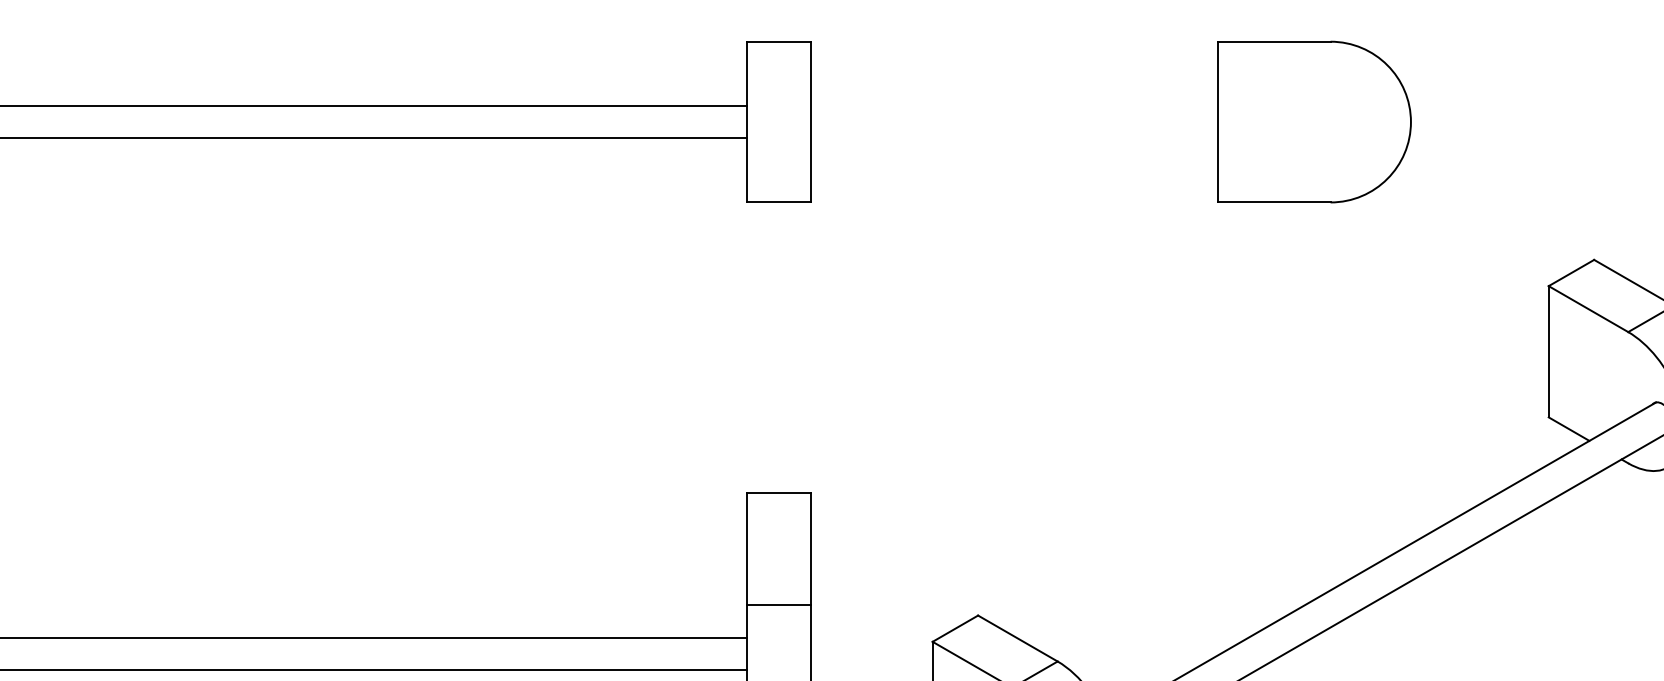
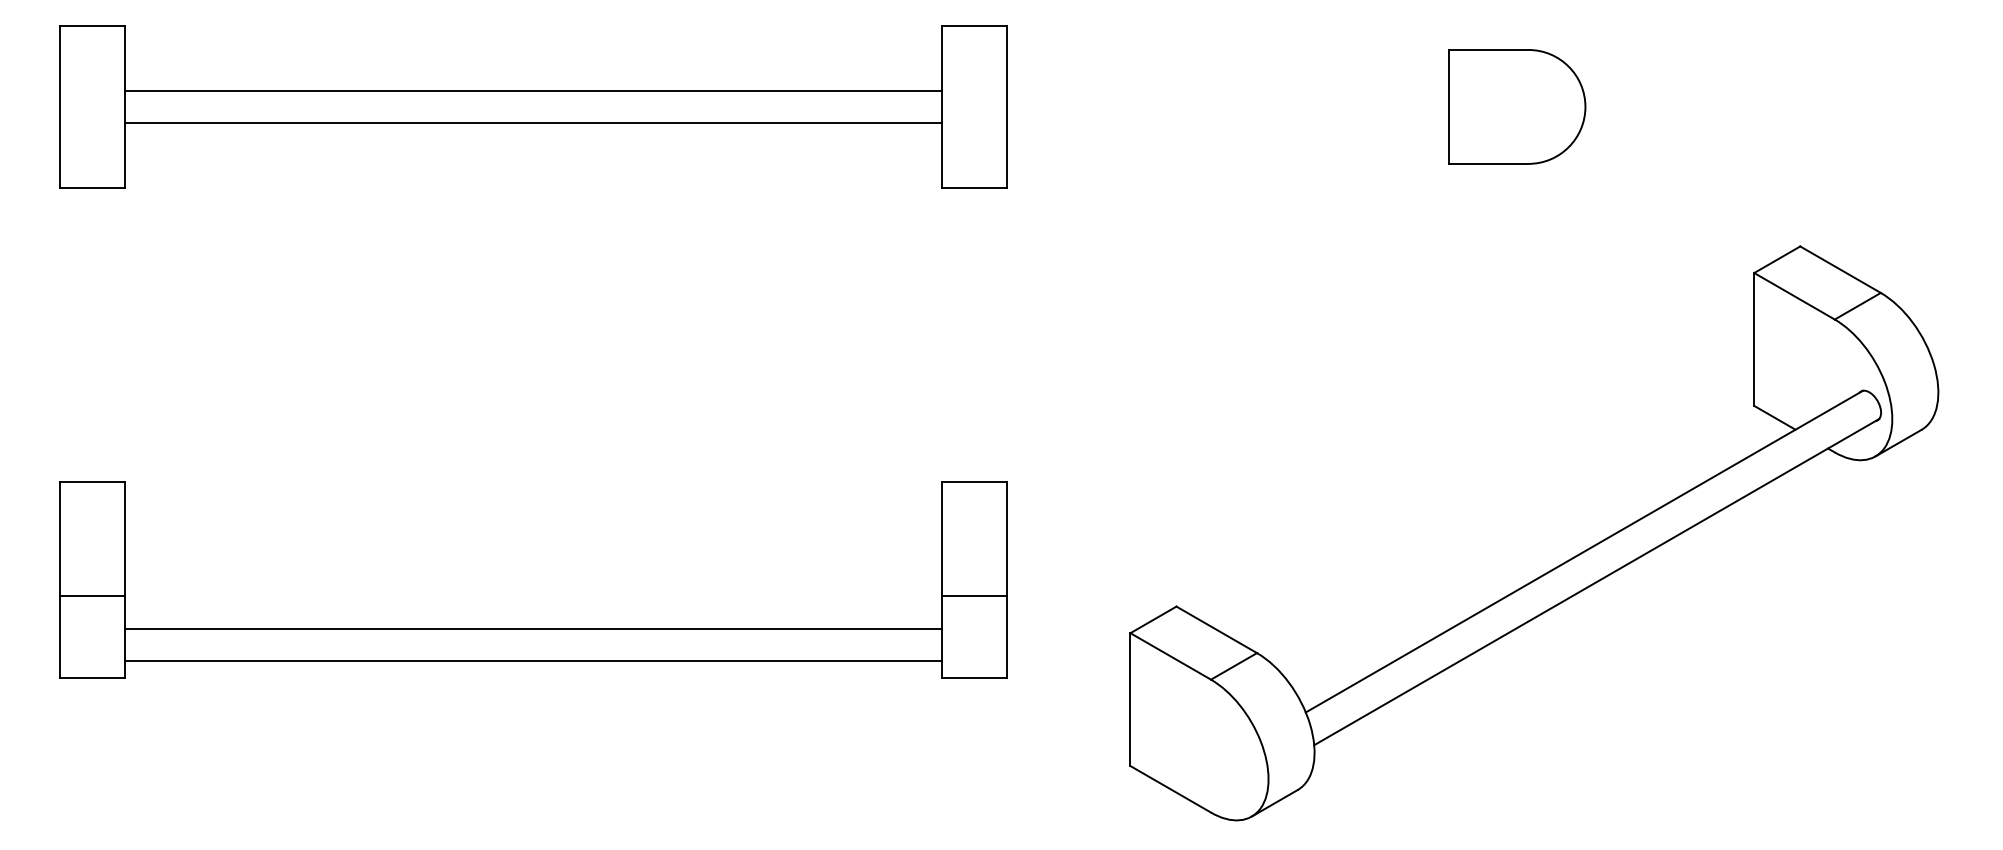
part: (1313, 121) -> (1516, 106), size x0.7

